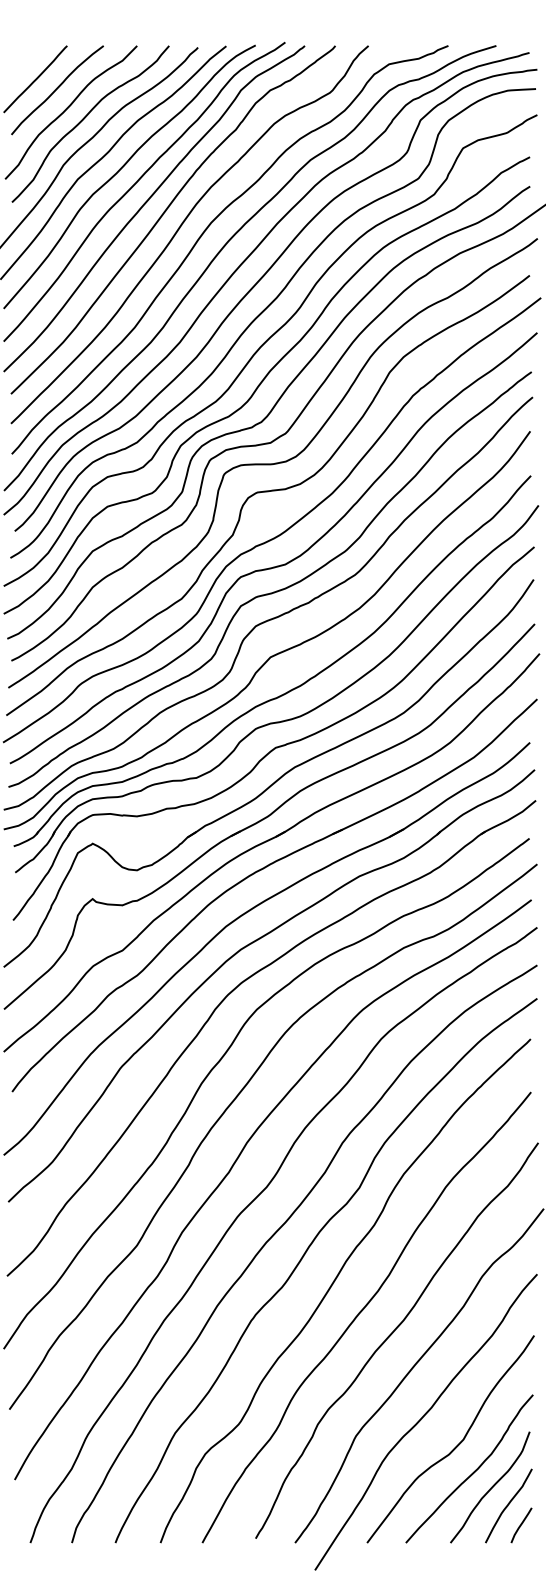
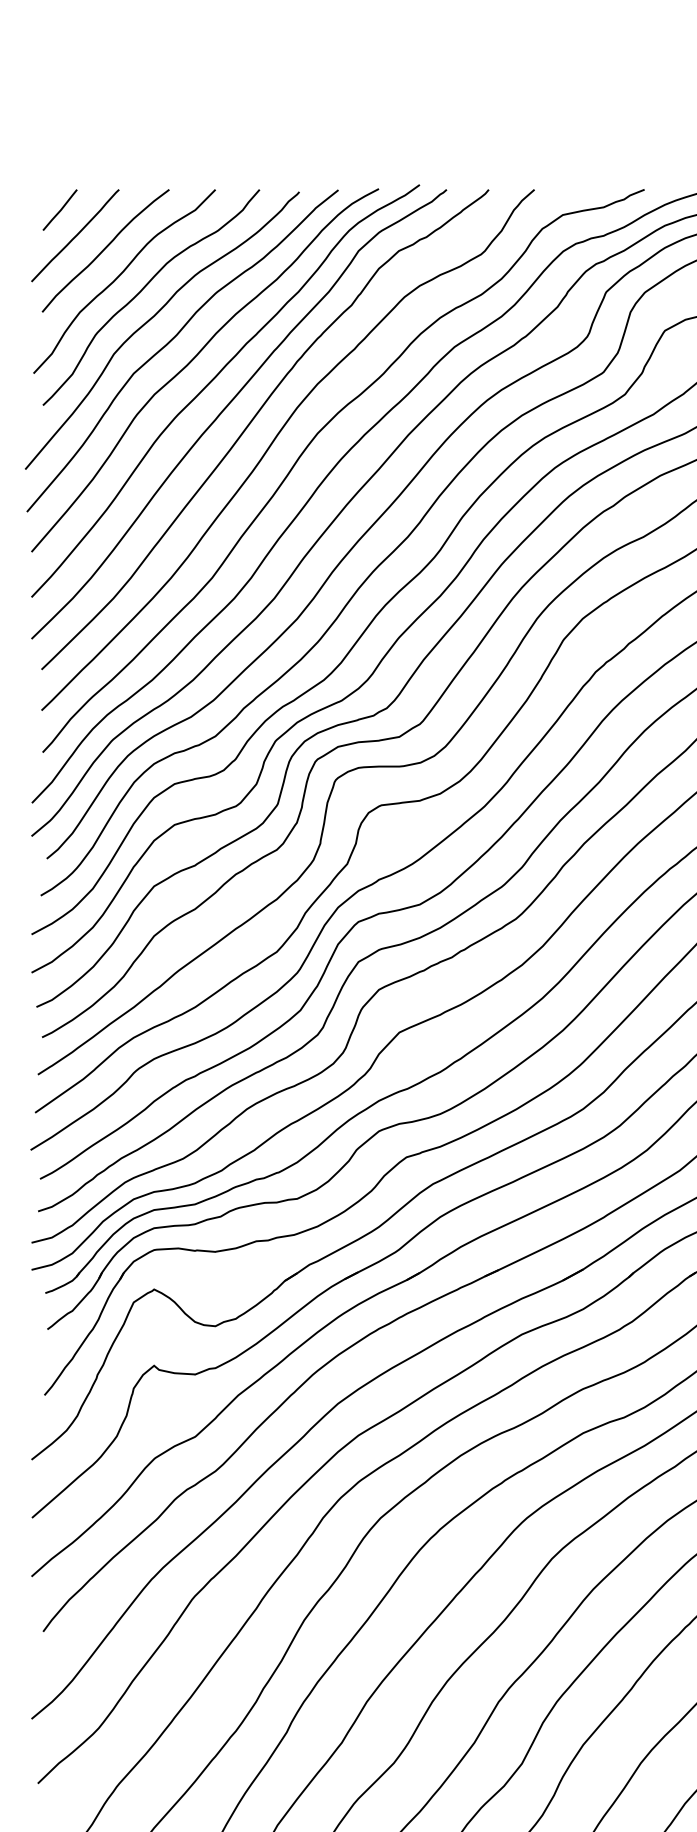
line: (24, 60) -> (60, 209), added

